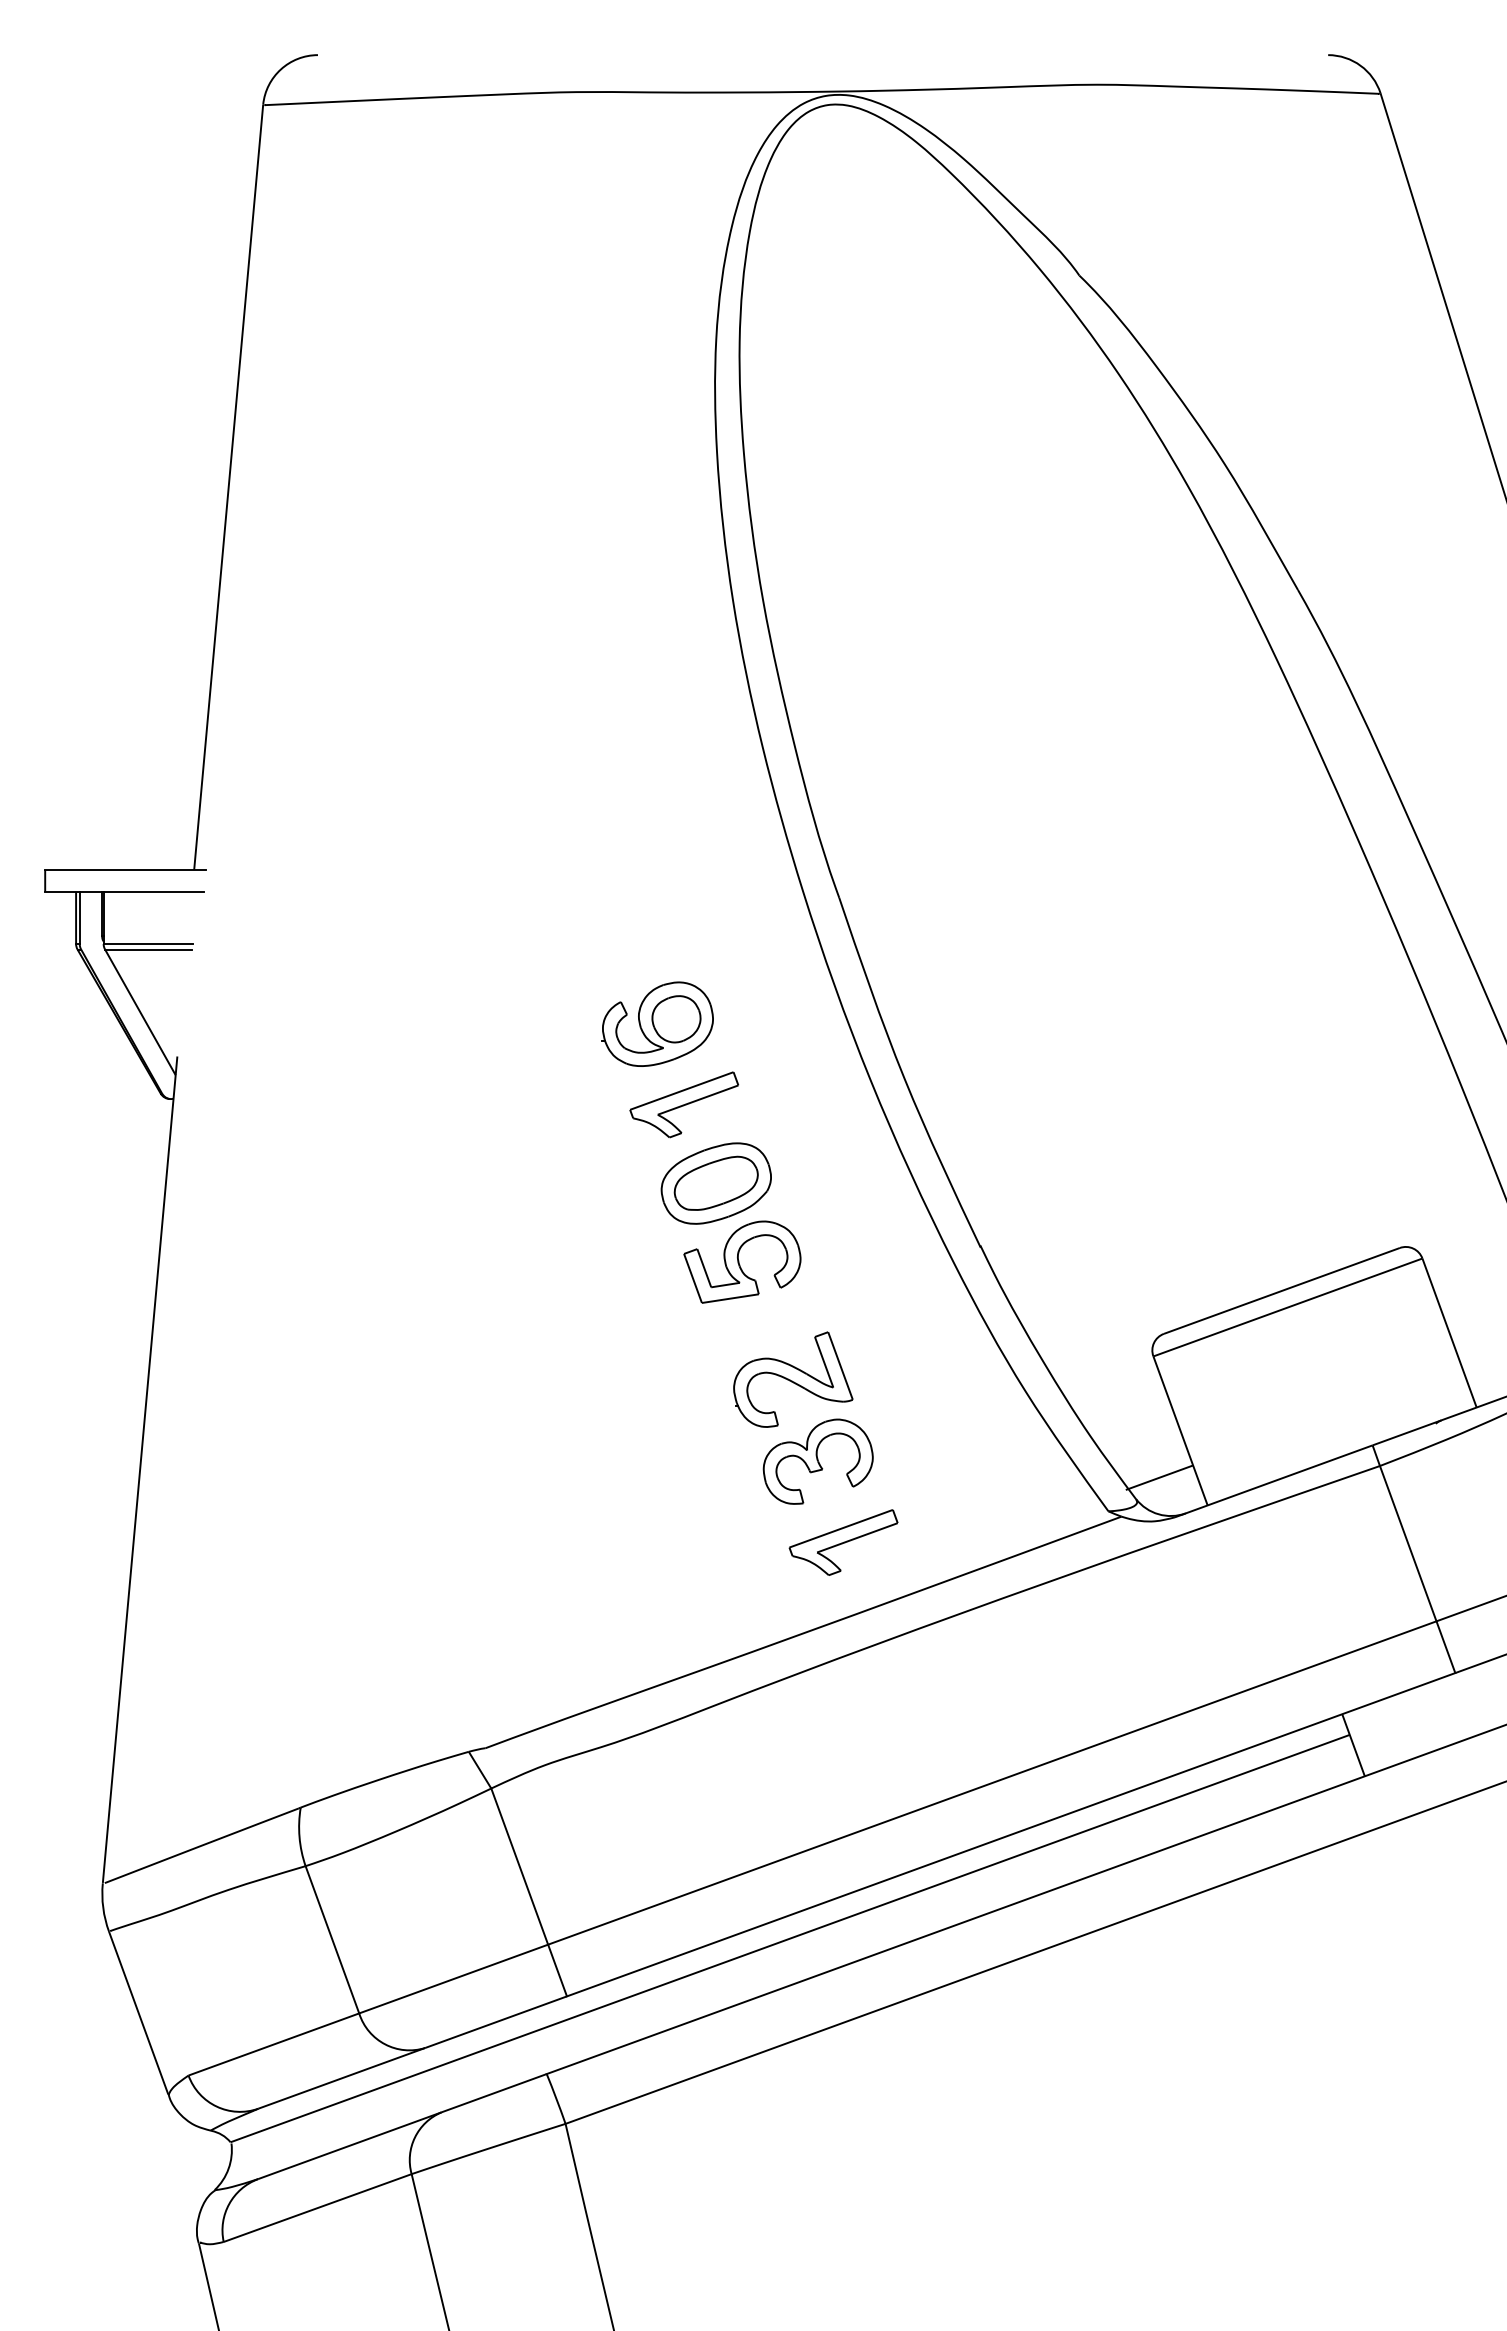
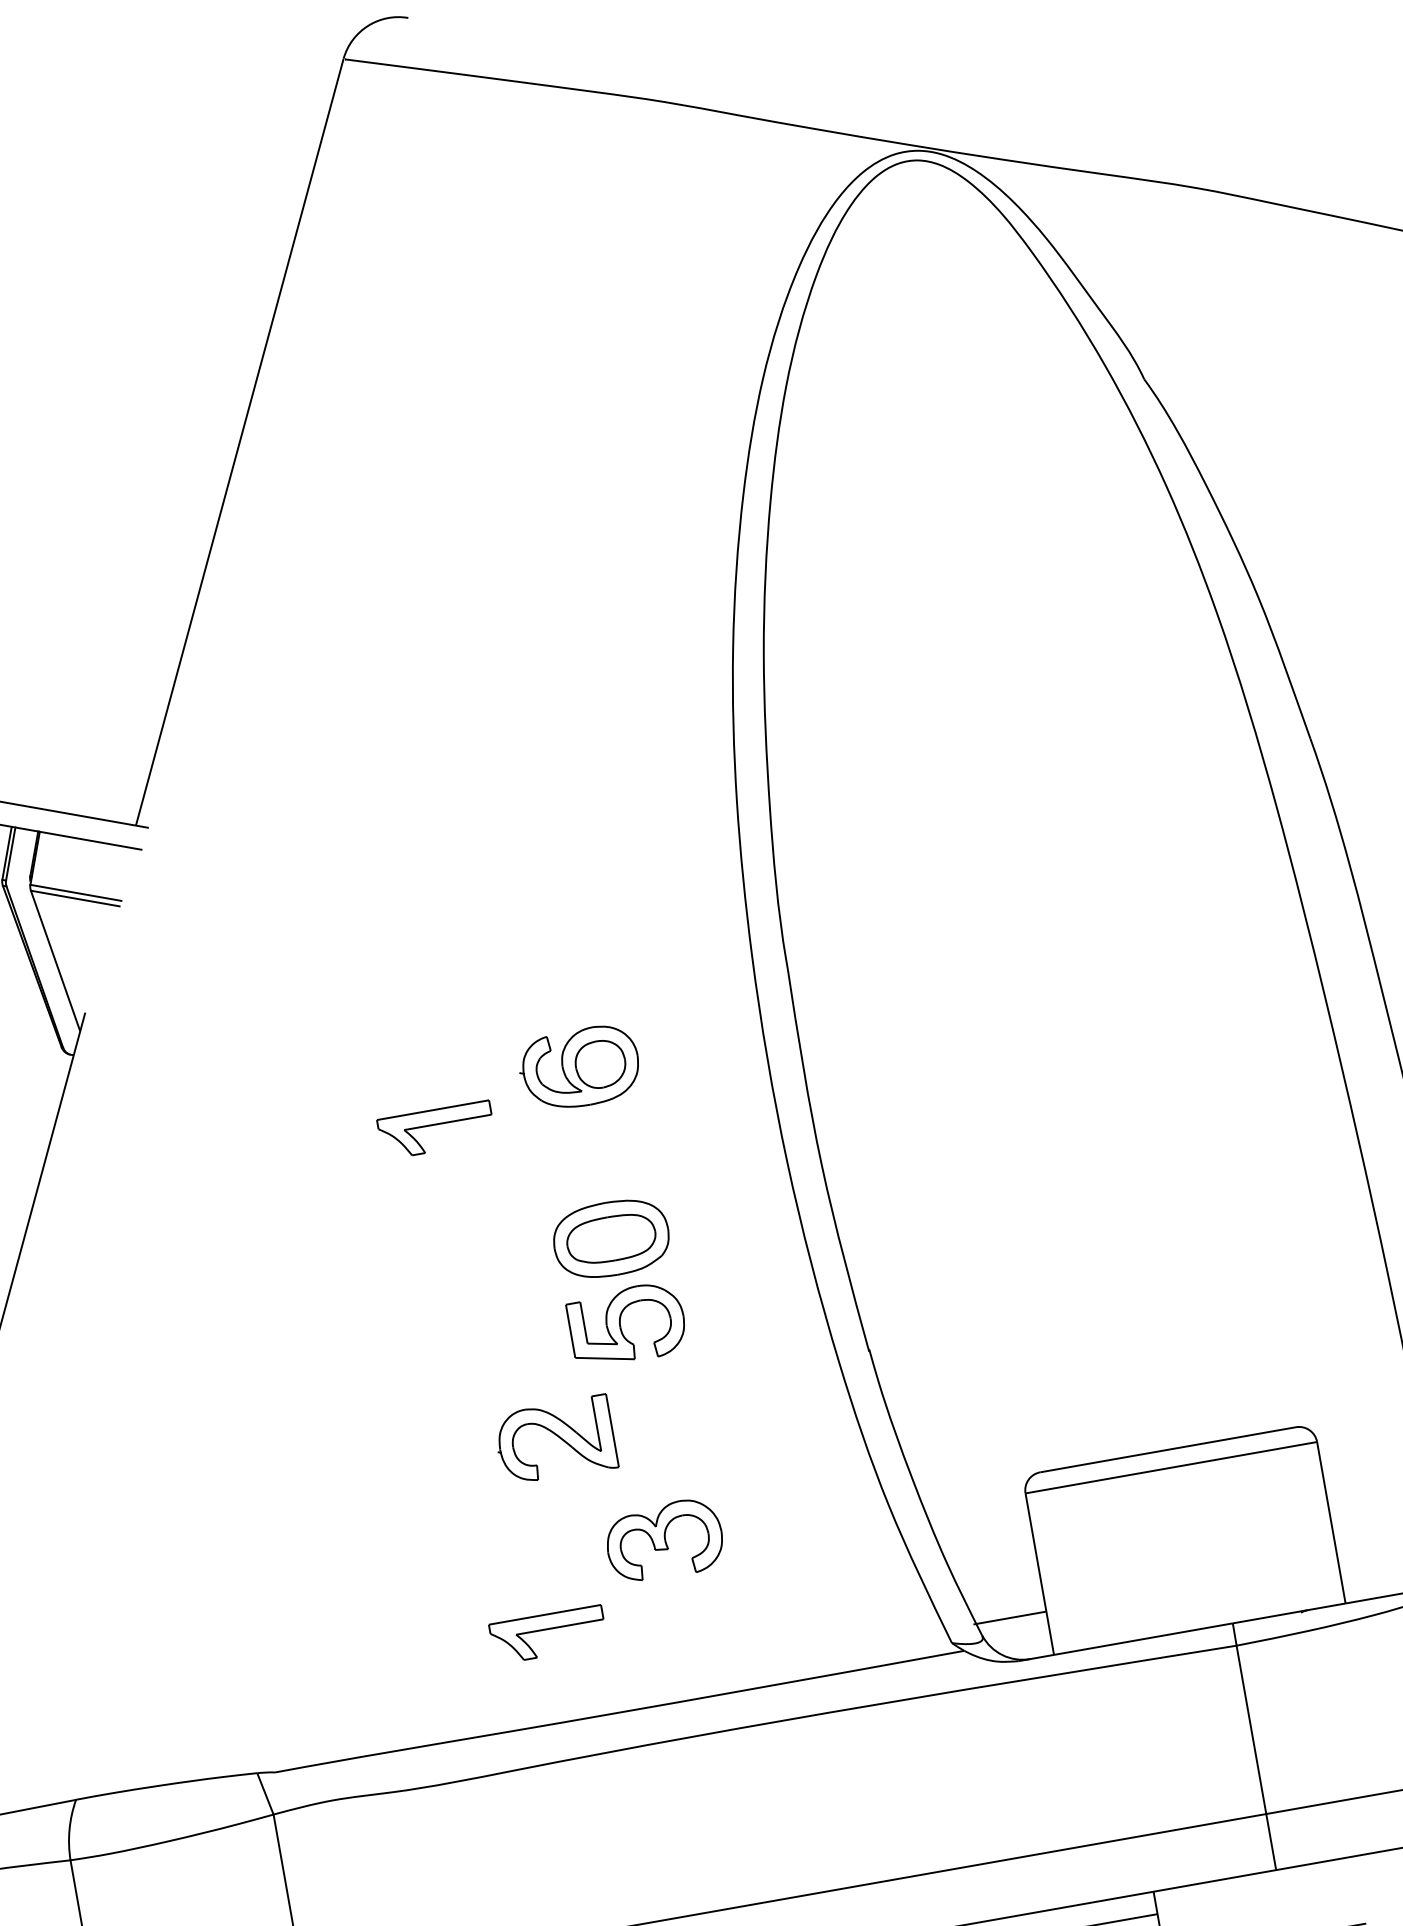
part: (684, 1104) -> (433, 1124), moved
part: (793, 1379) -> (562, 1435), moved
part: (843, 1542) -> (544, 1629), moved

